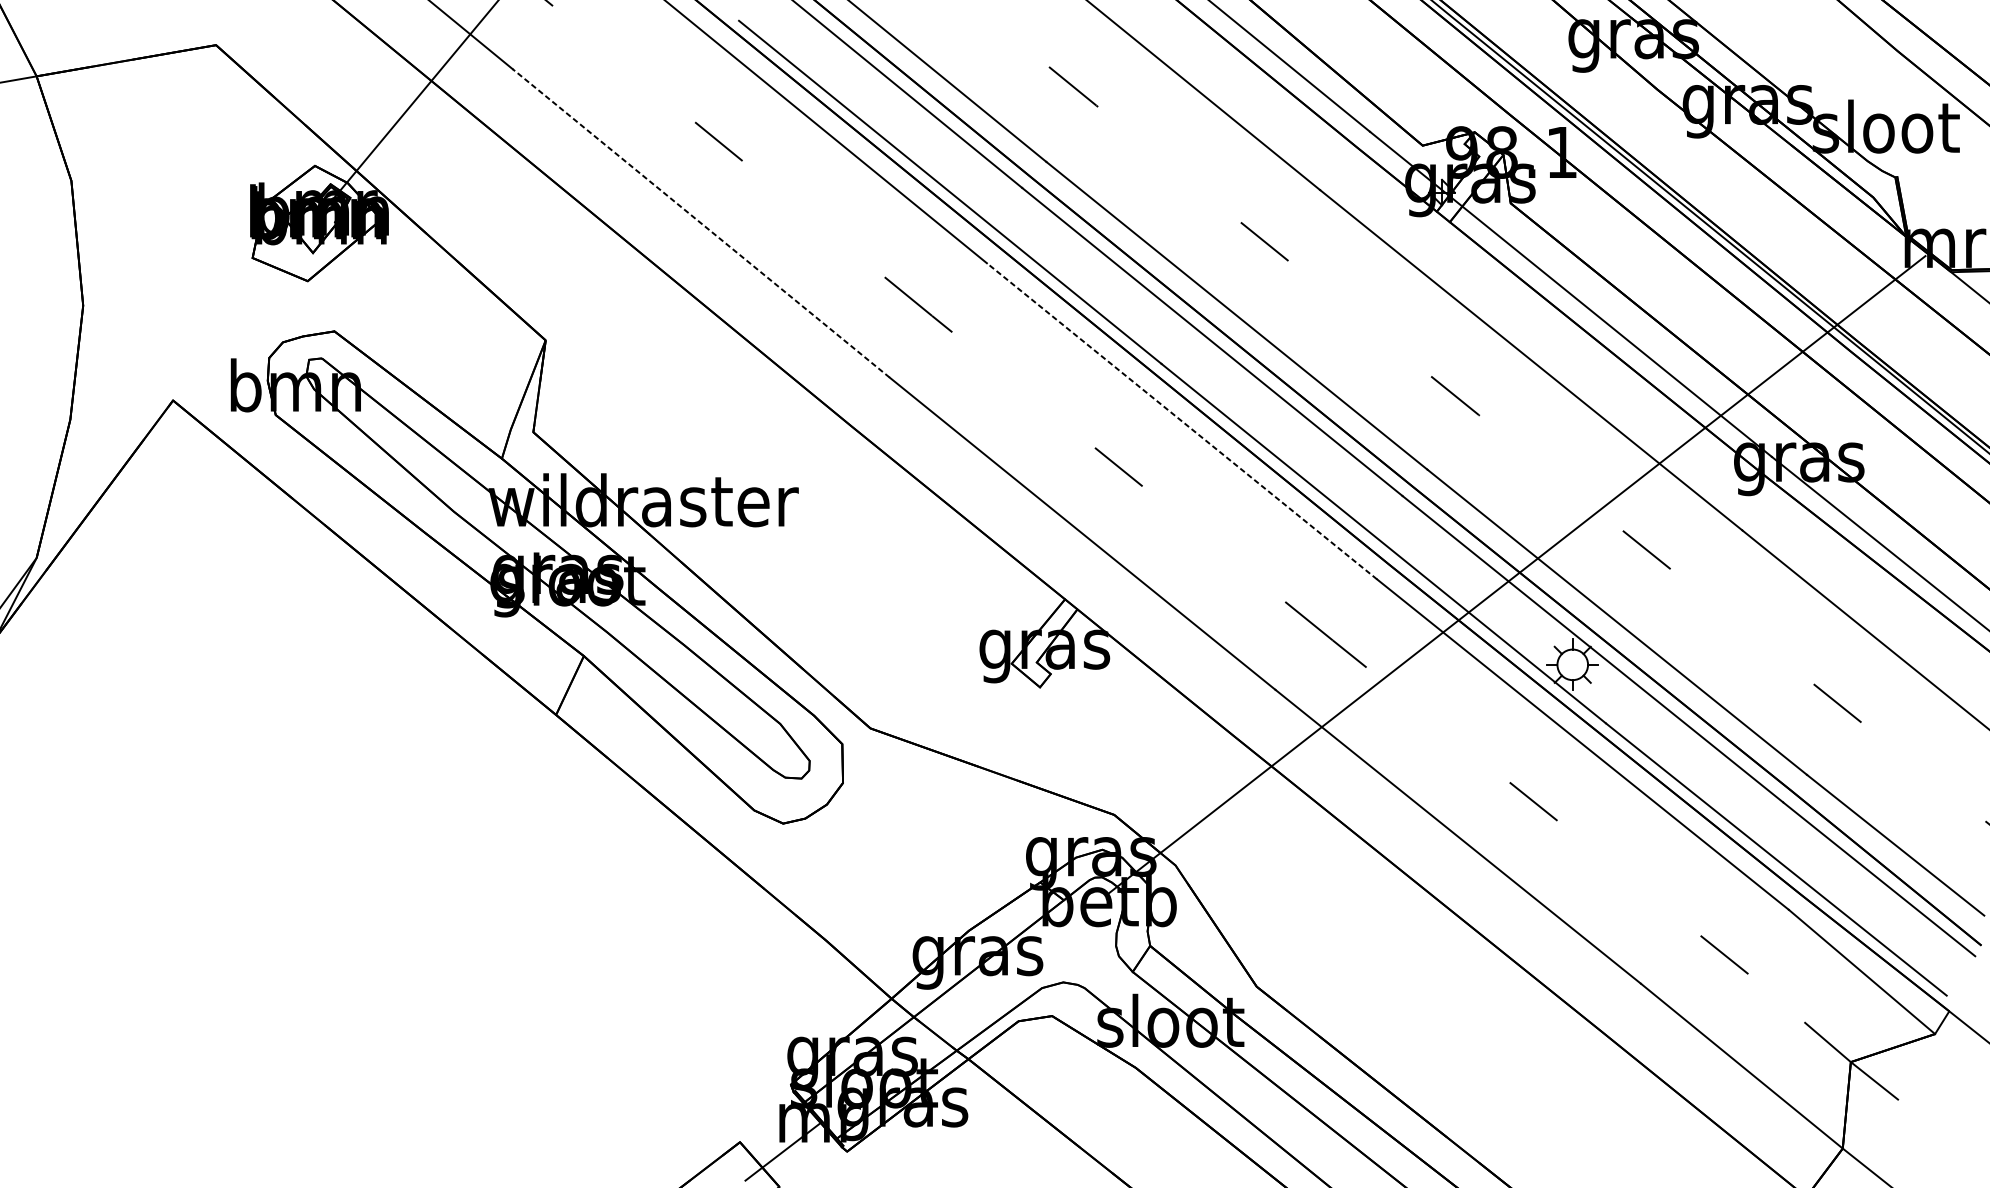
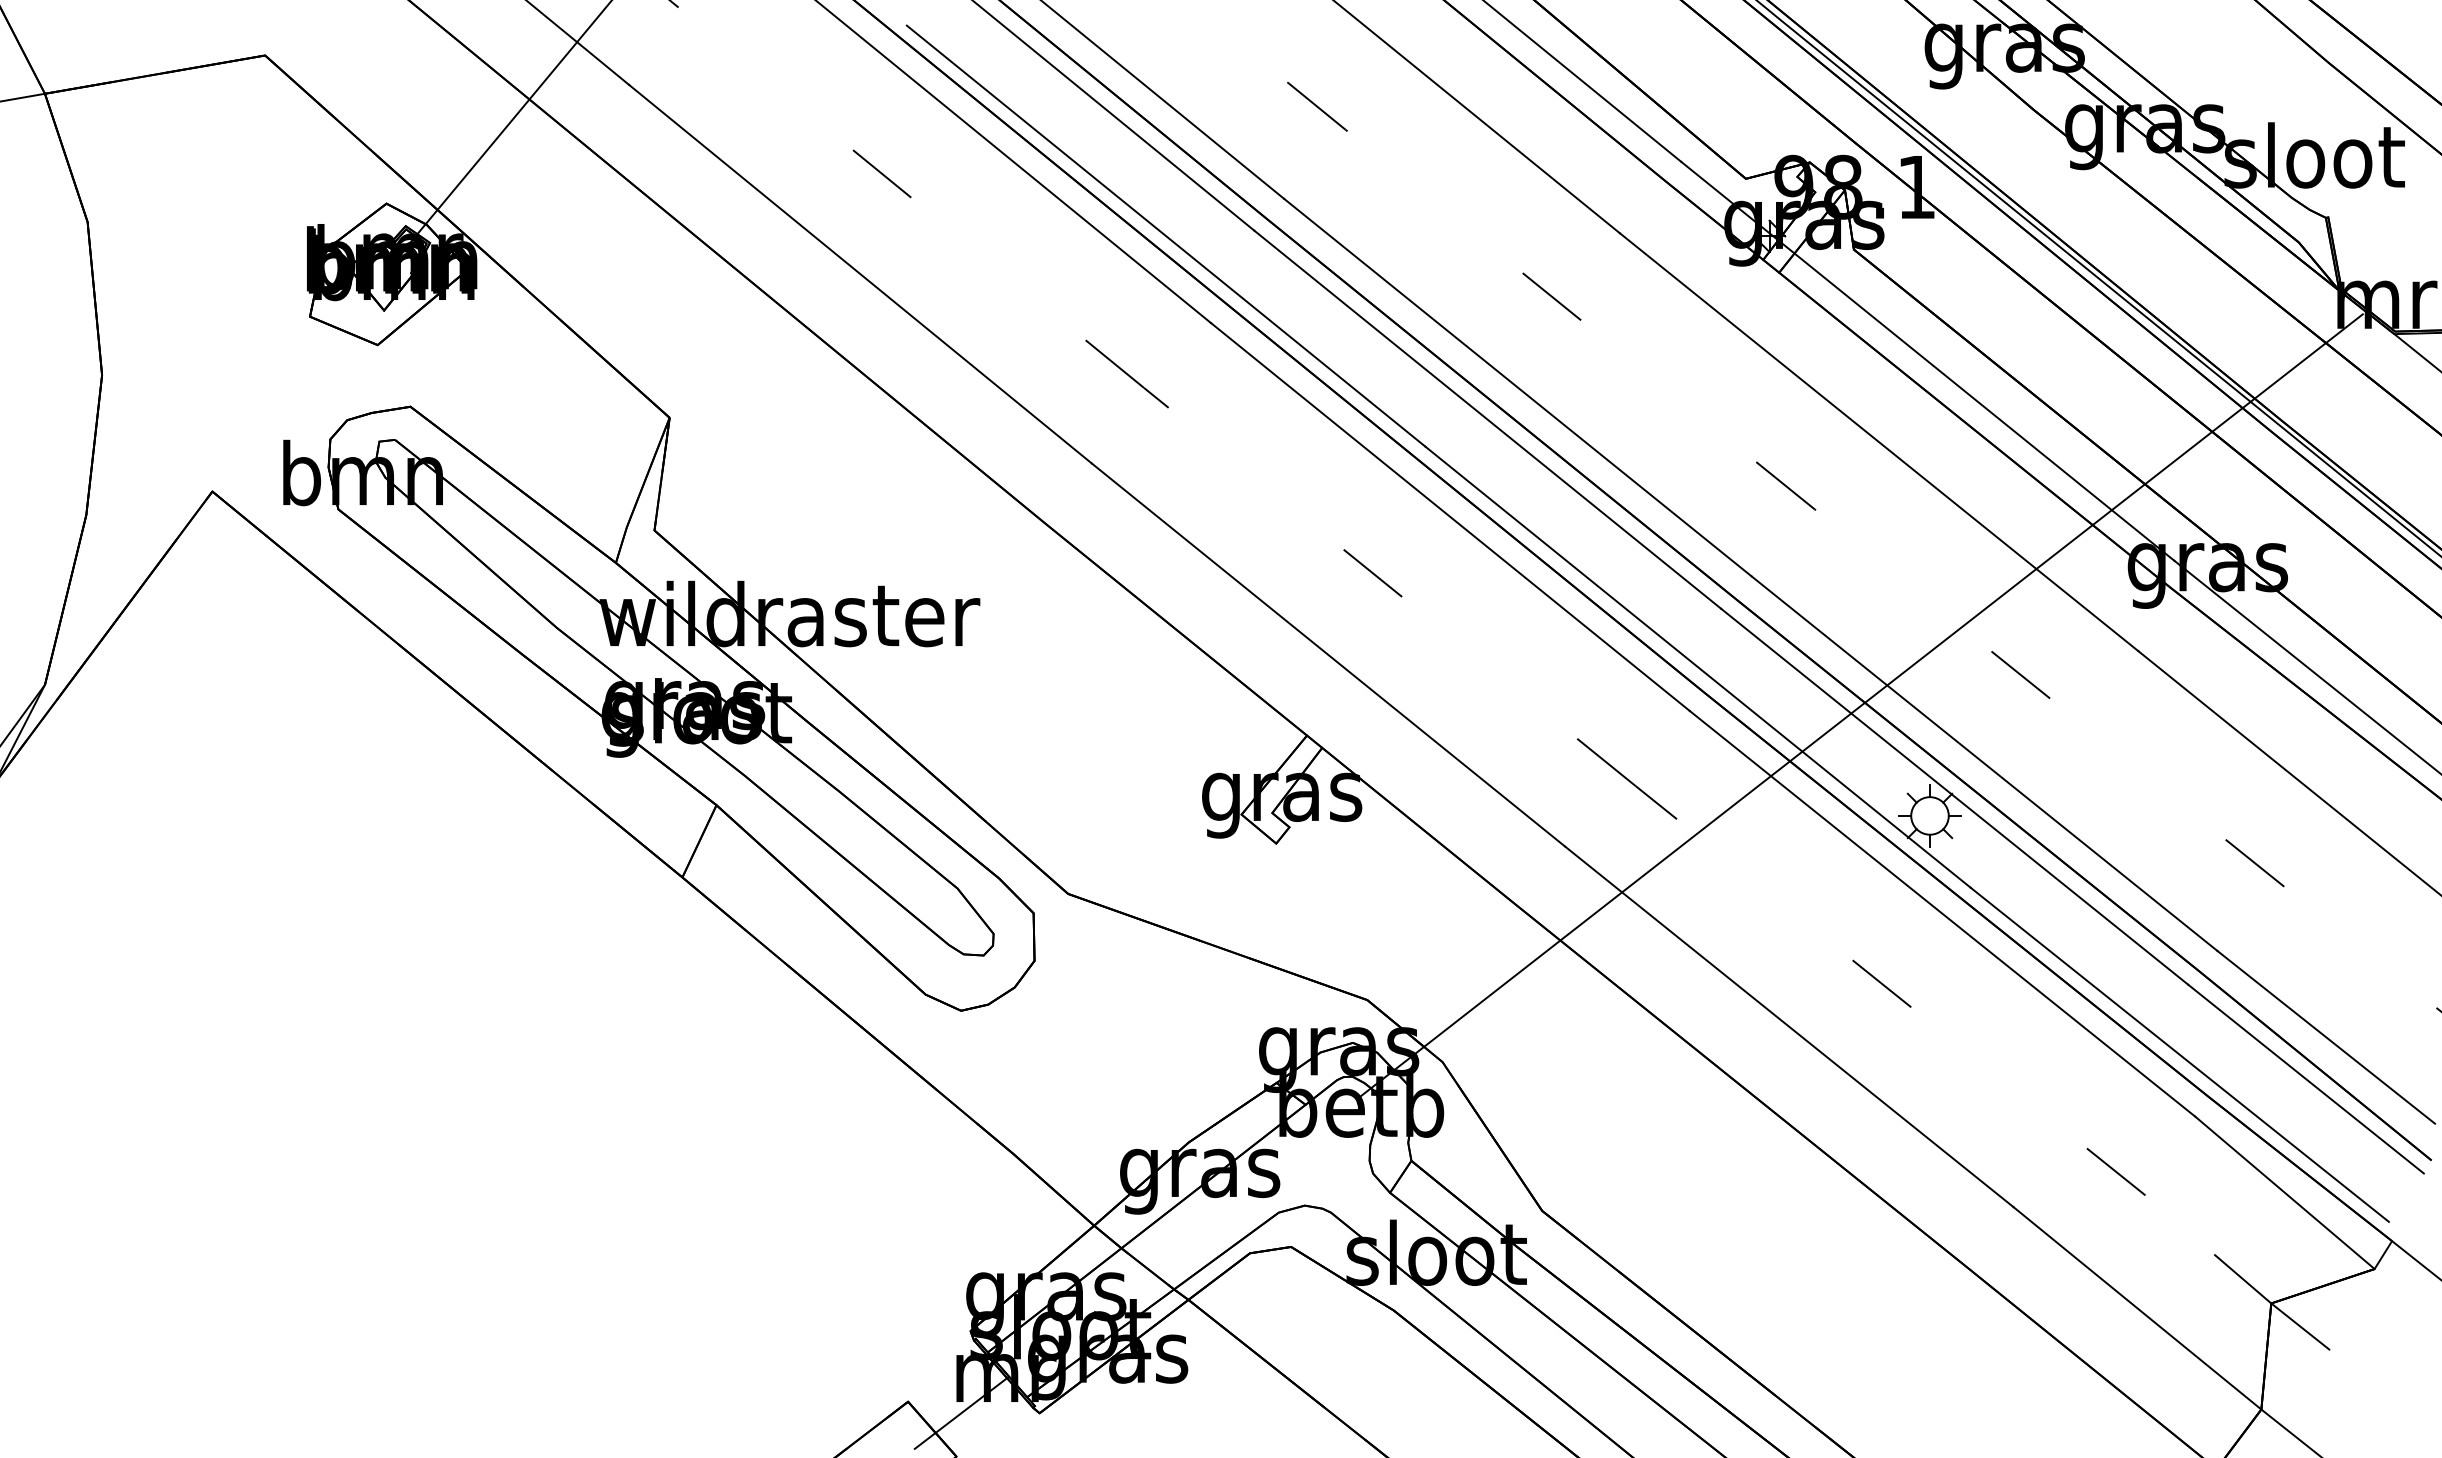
line: (701, 223) -> (860, 274), dashed -> solid
line: (1182, 420) -> (1450, 516), dashed -> solid

